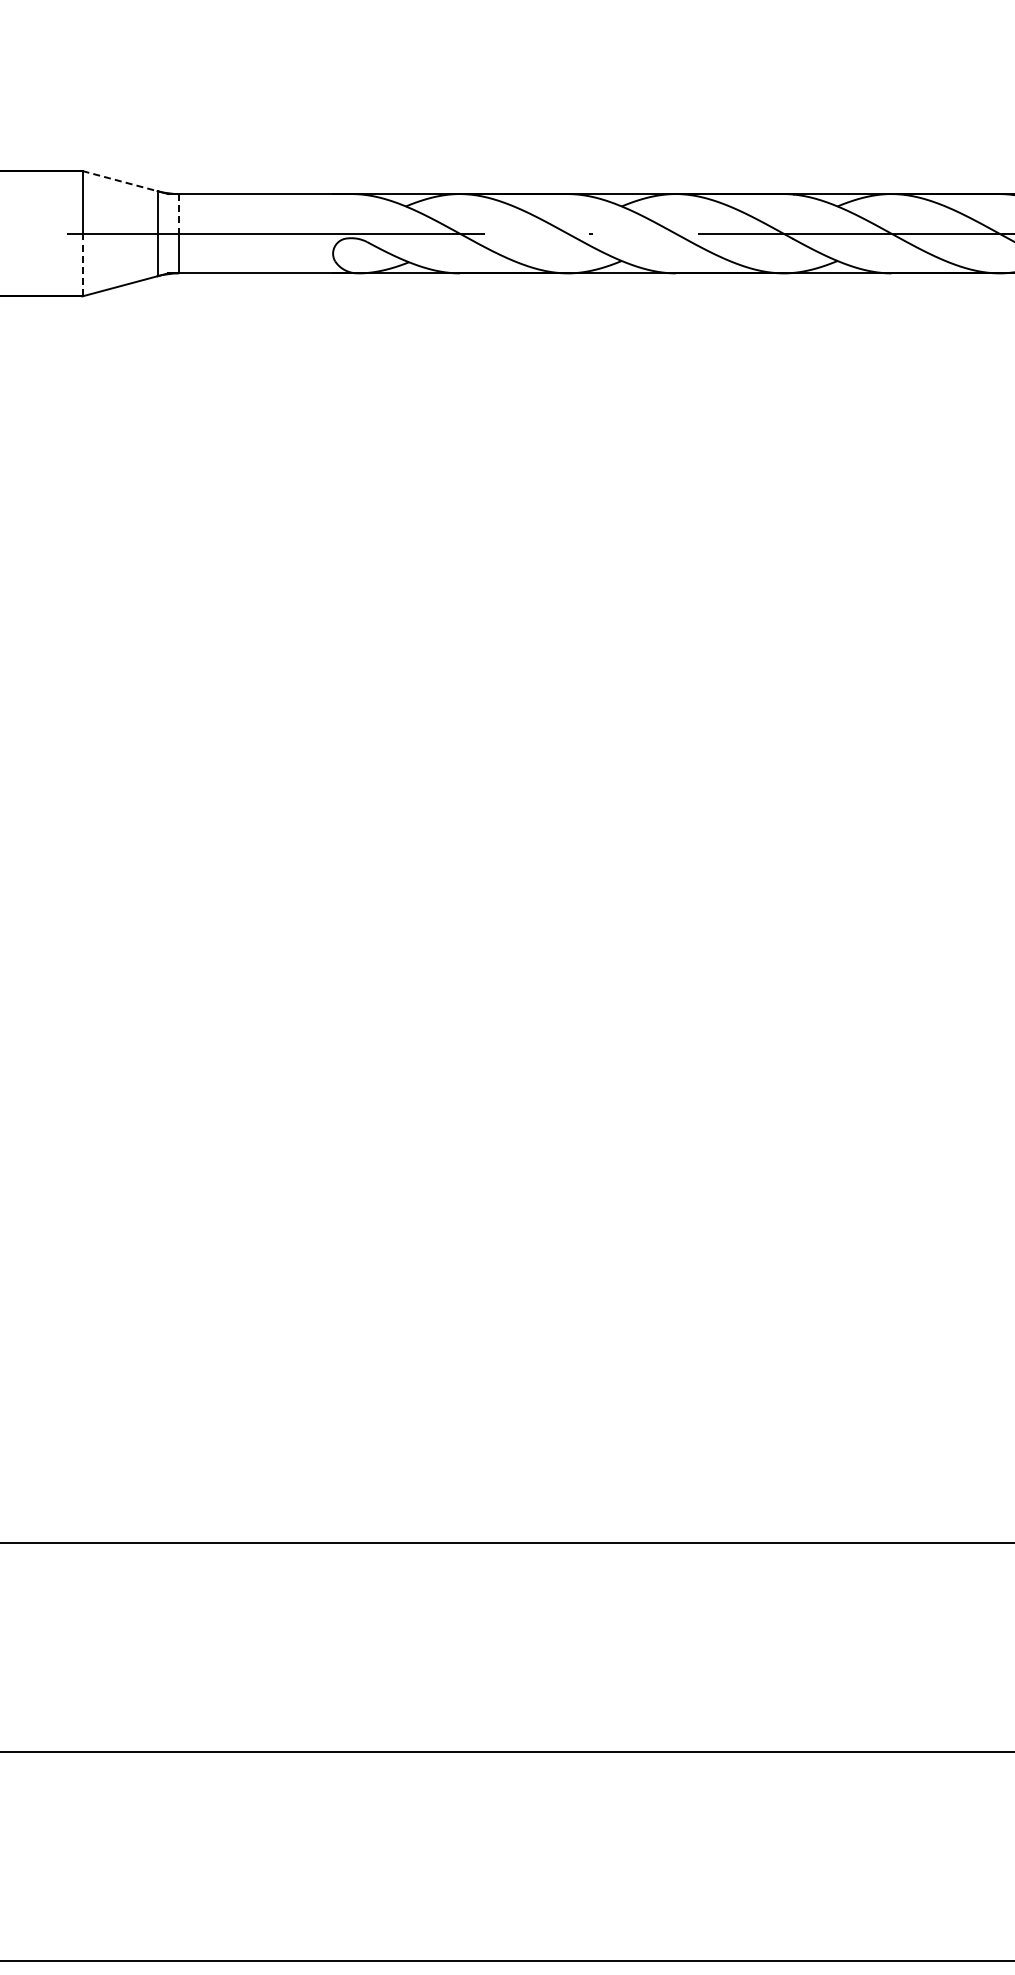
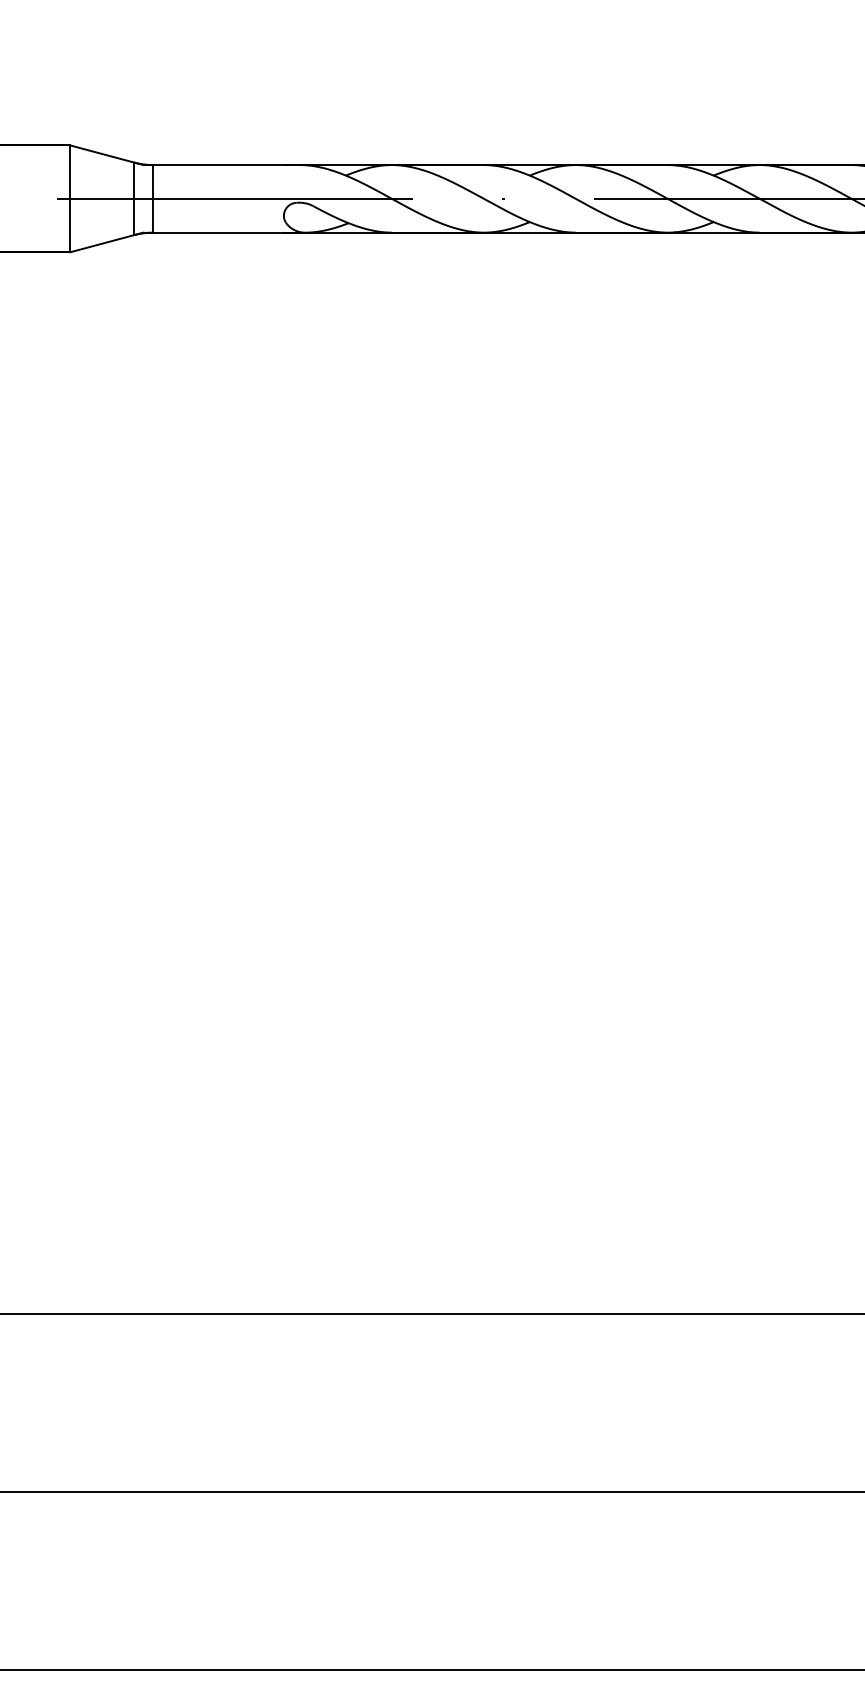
line: (120, 181) -> (102, 154), dashed -> solid
line: (179, 213) -> (153, 181), dashed -> solid
line: (82, 264) -> (70, 225), dashed -> solid

